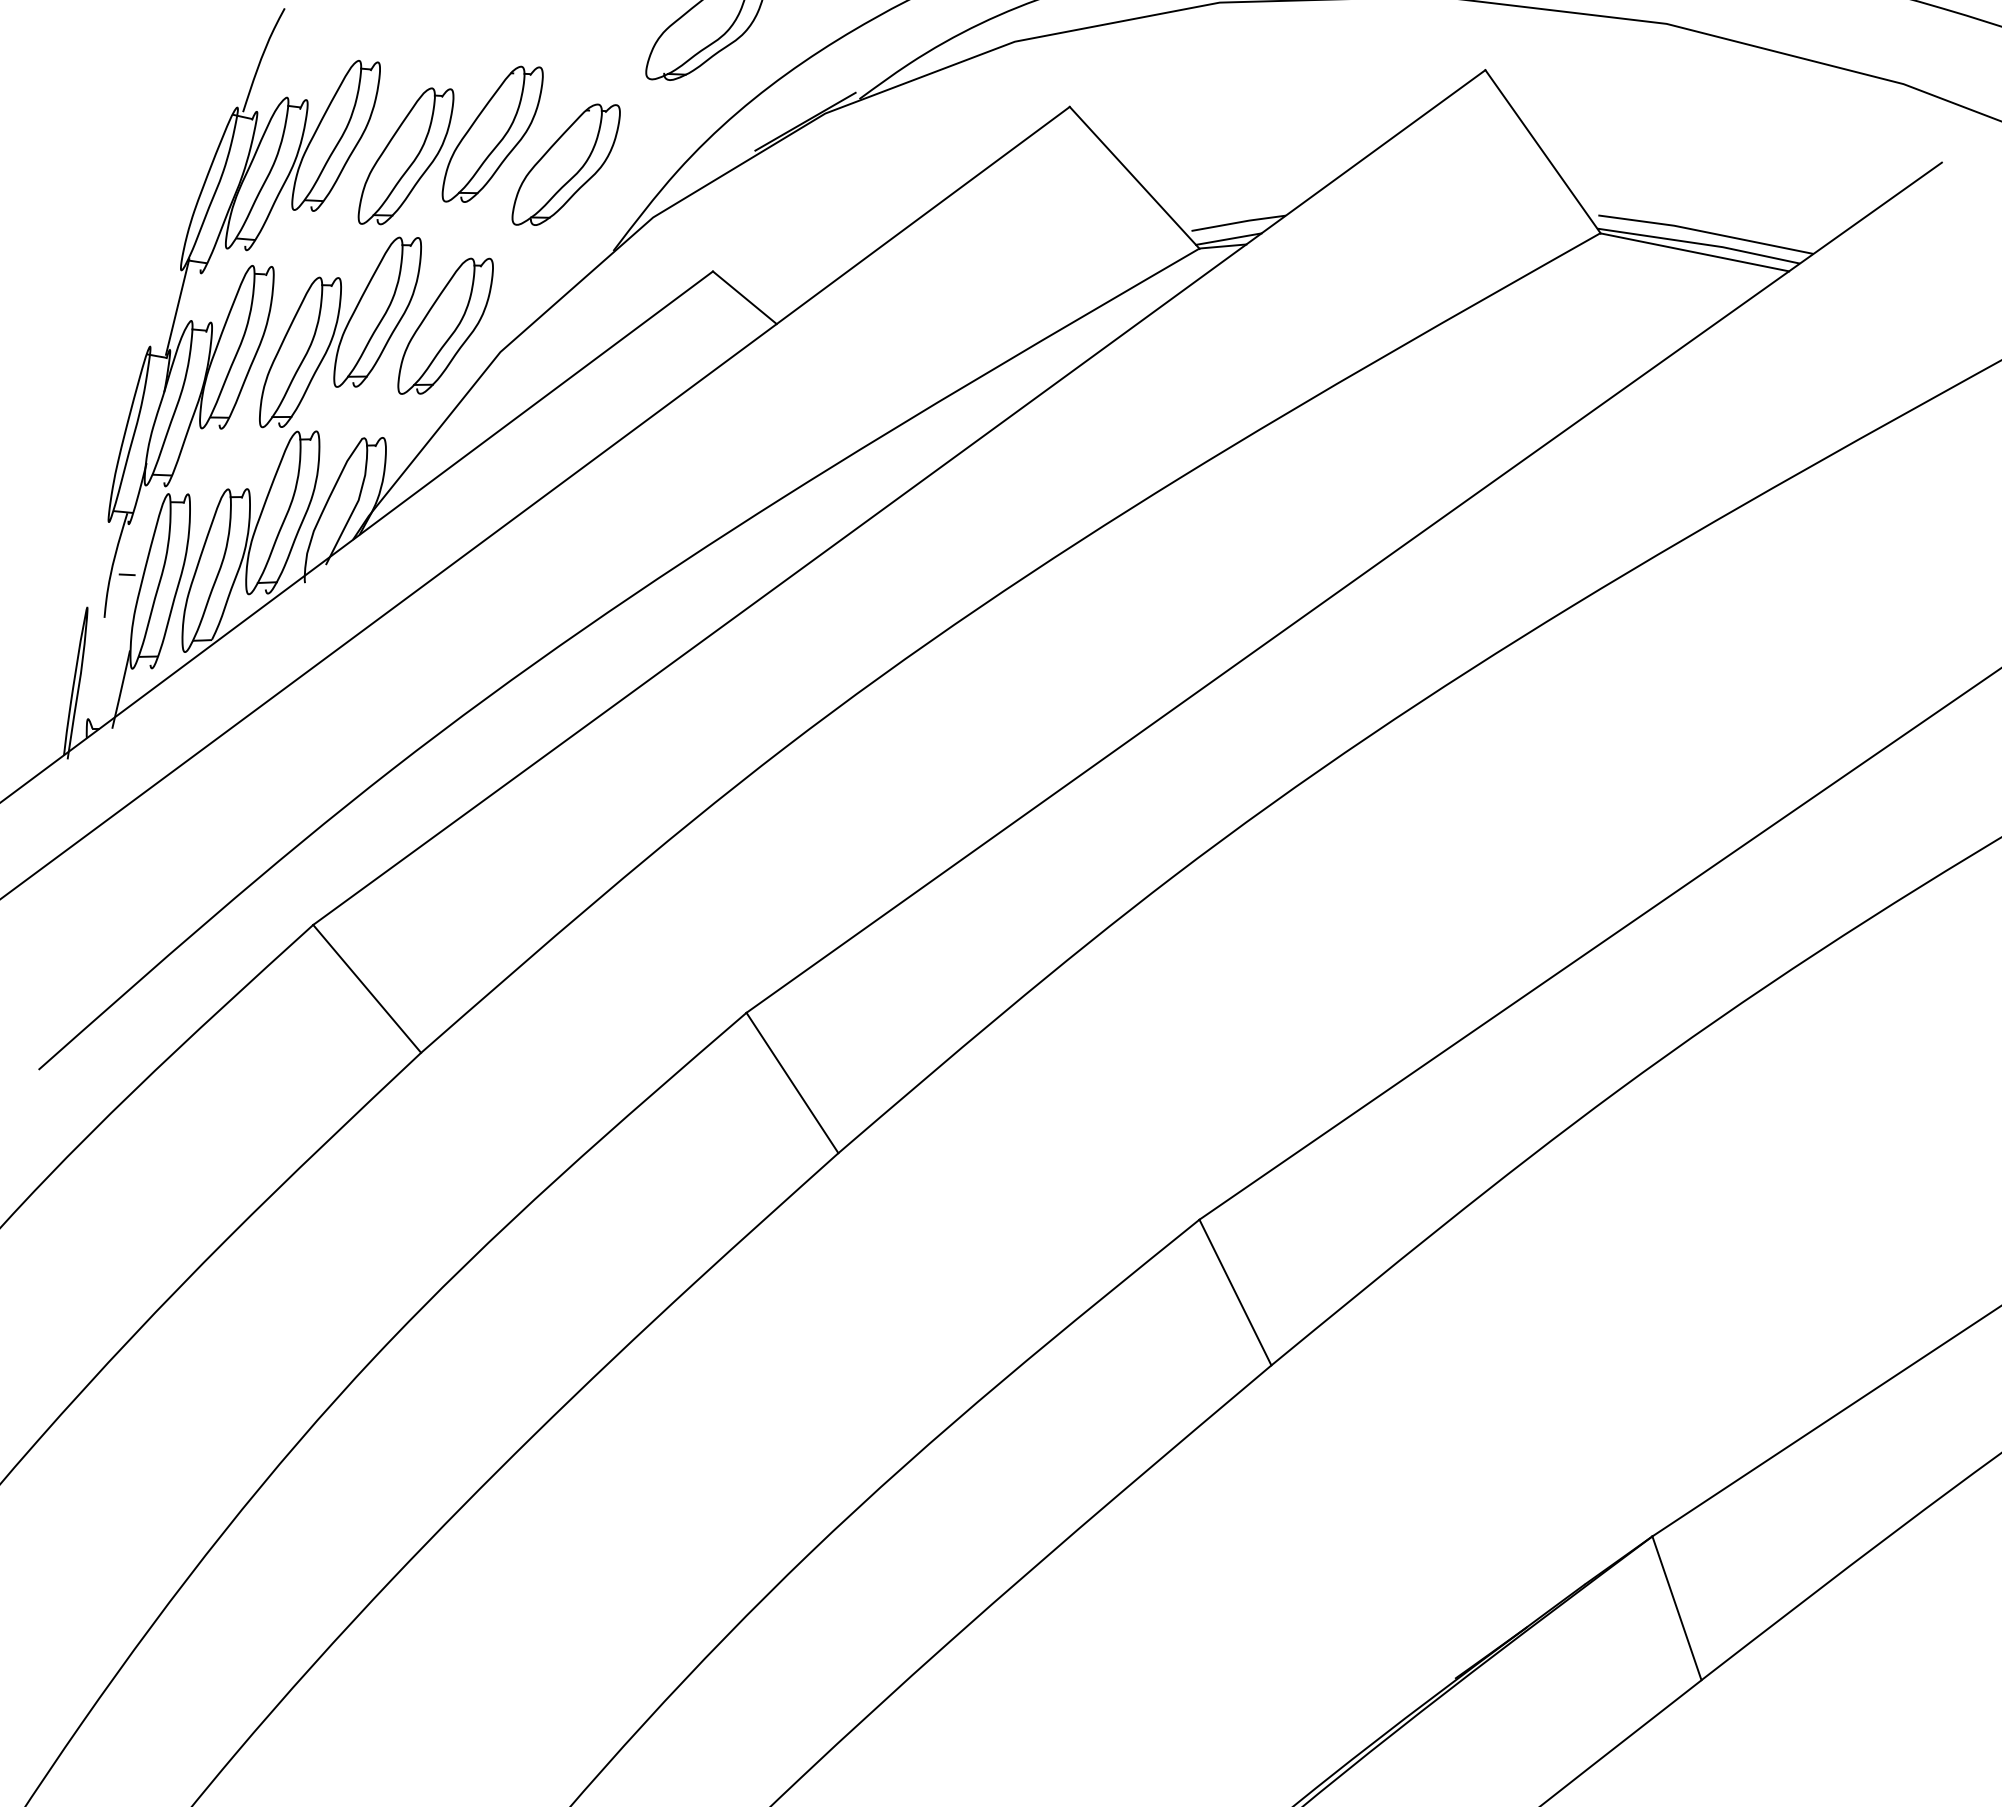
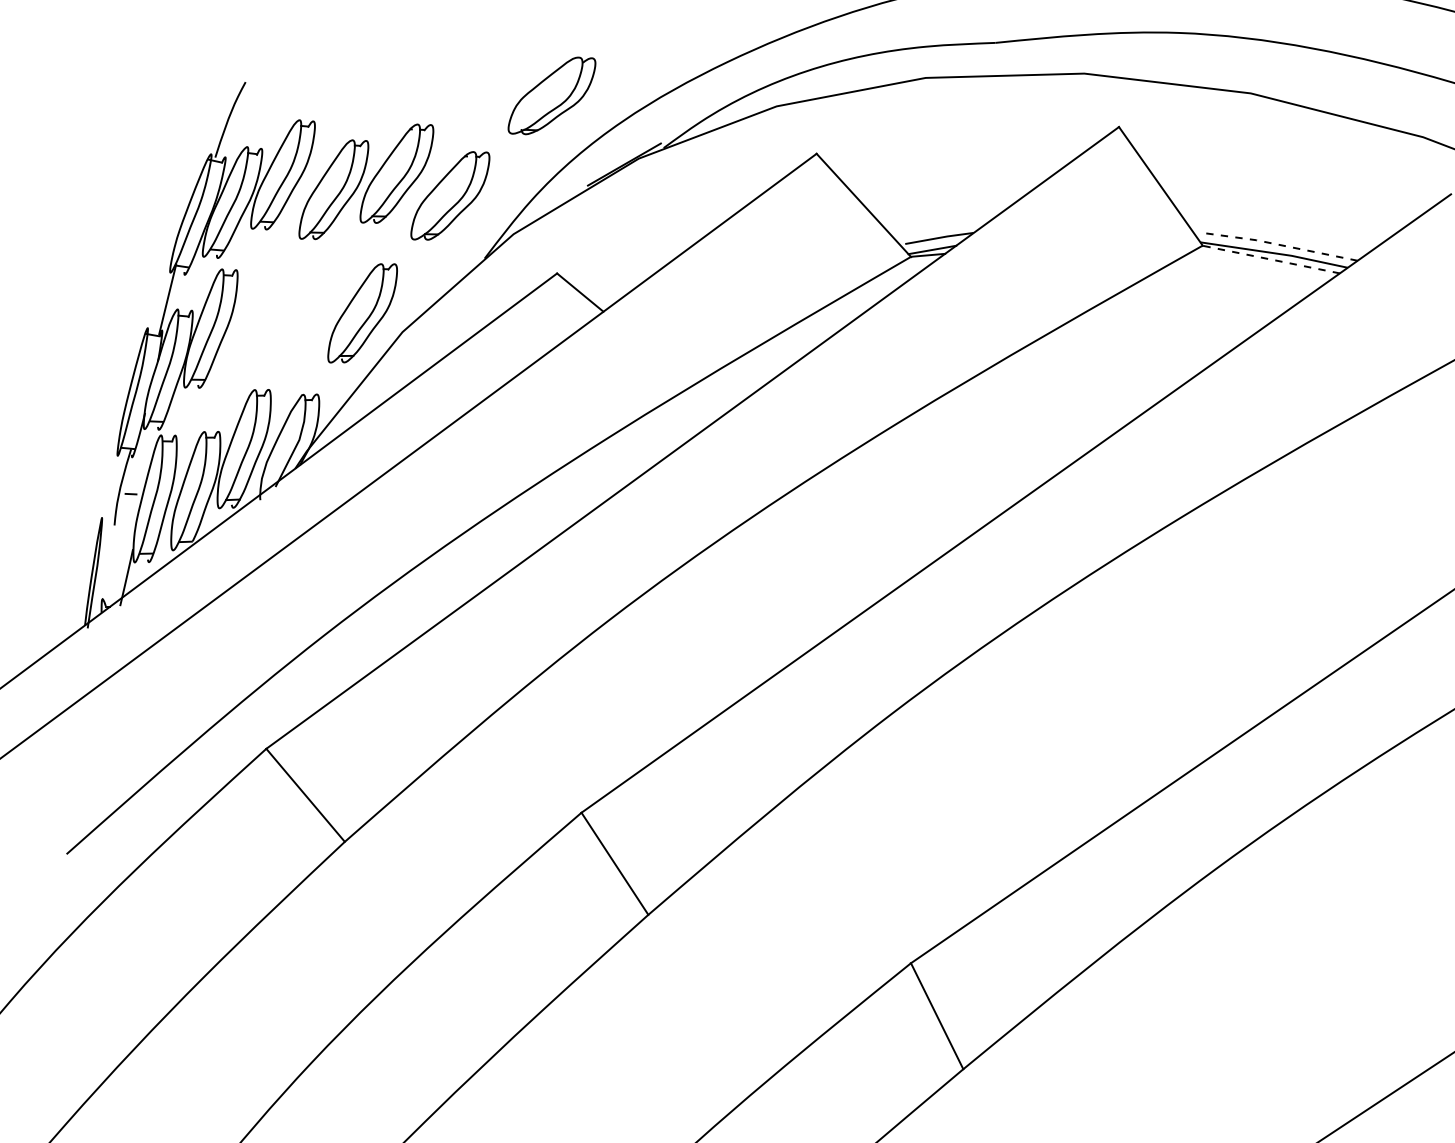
line: (1705, 232) -> (1279, 245), solid -> dashed
line: (1695, 252) -> (1271, 259), solid -> dashed
part: (340, 332) -> (286, 317), removed

